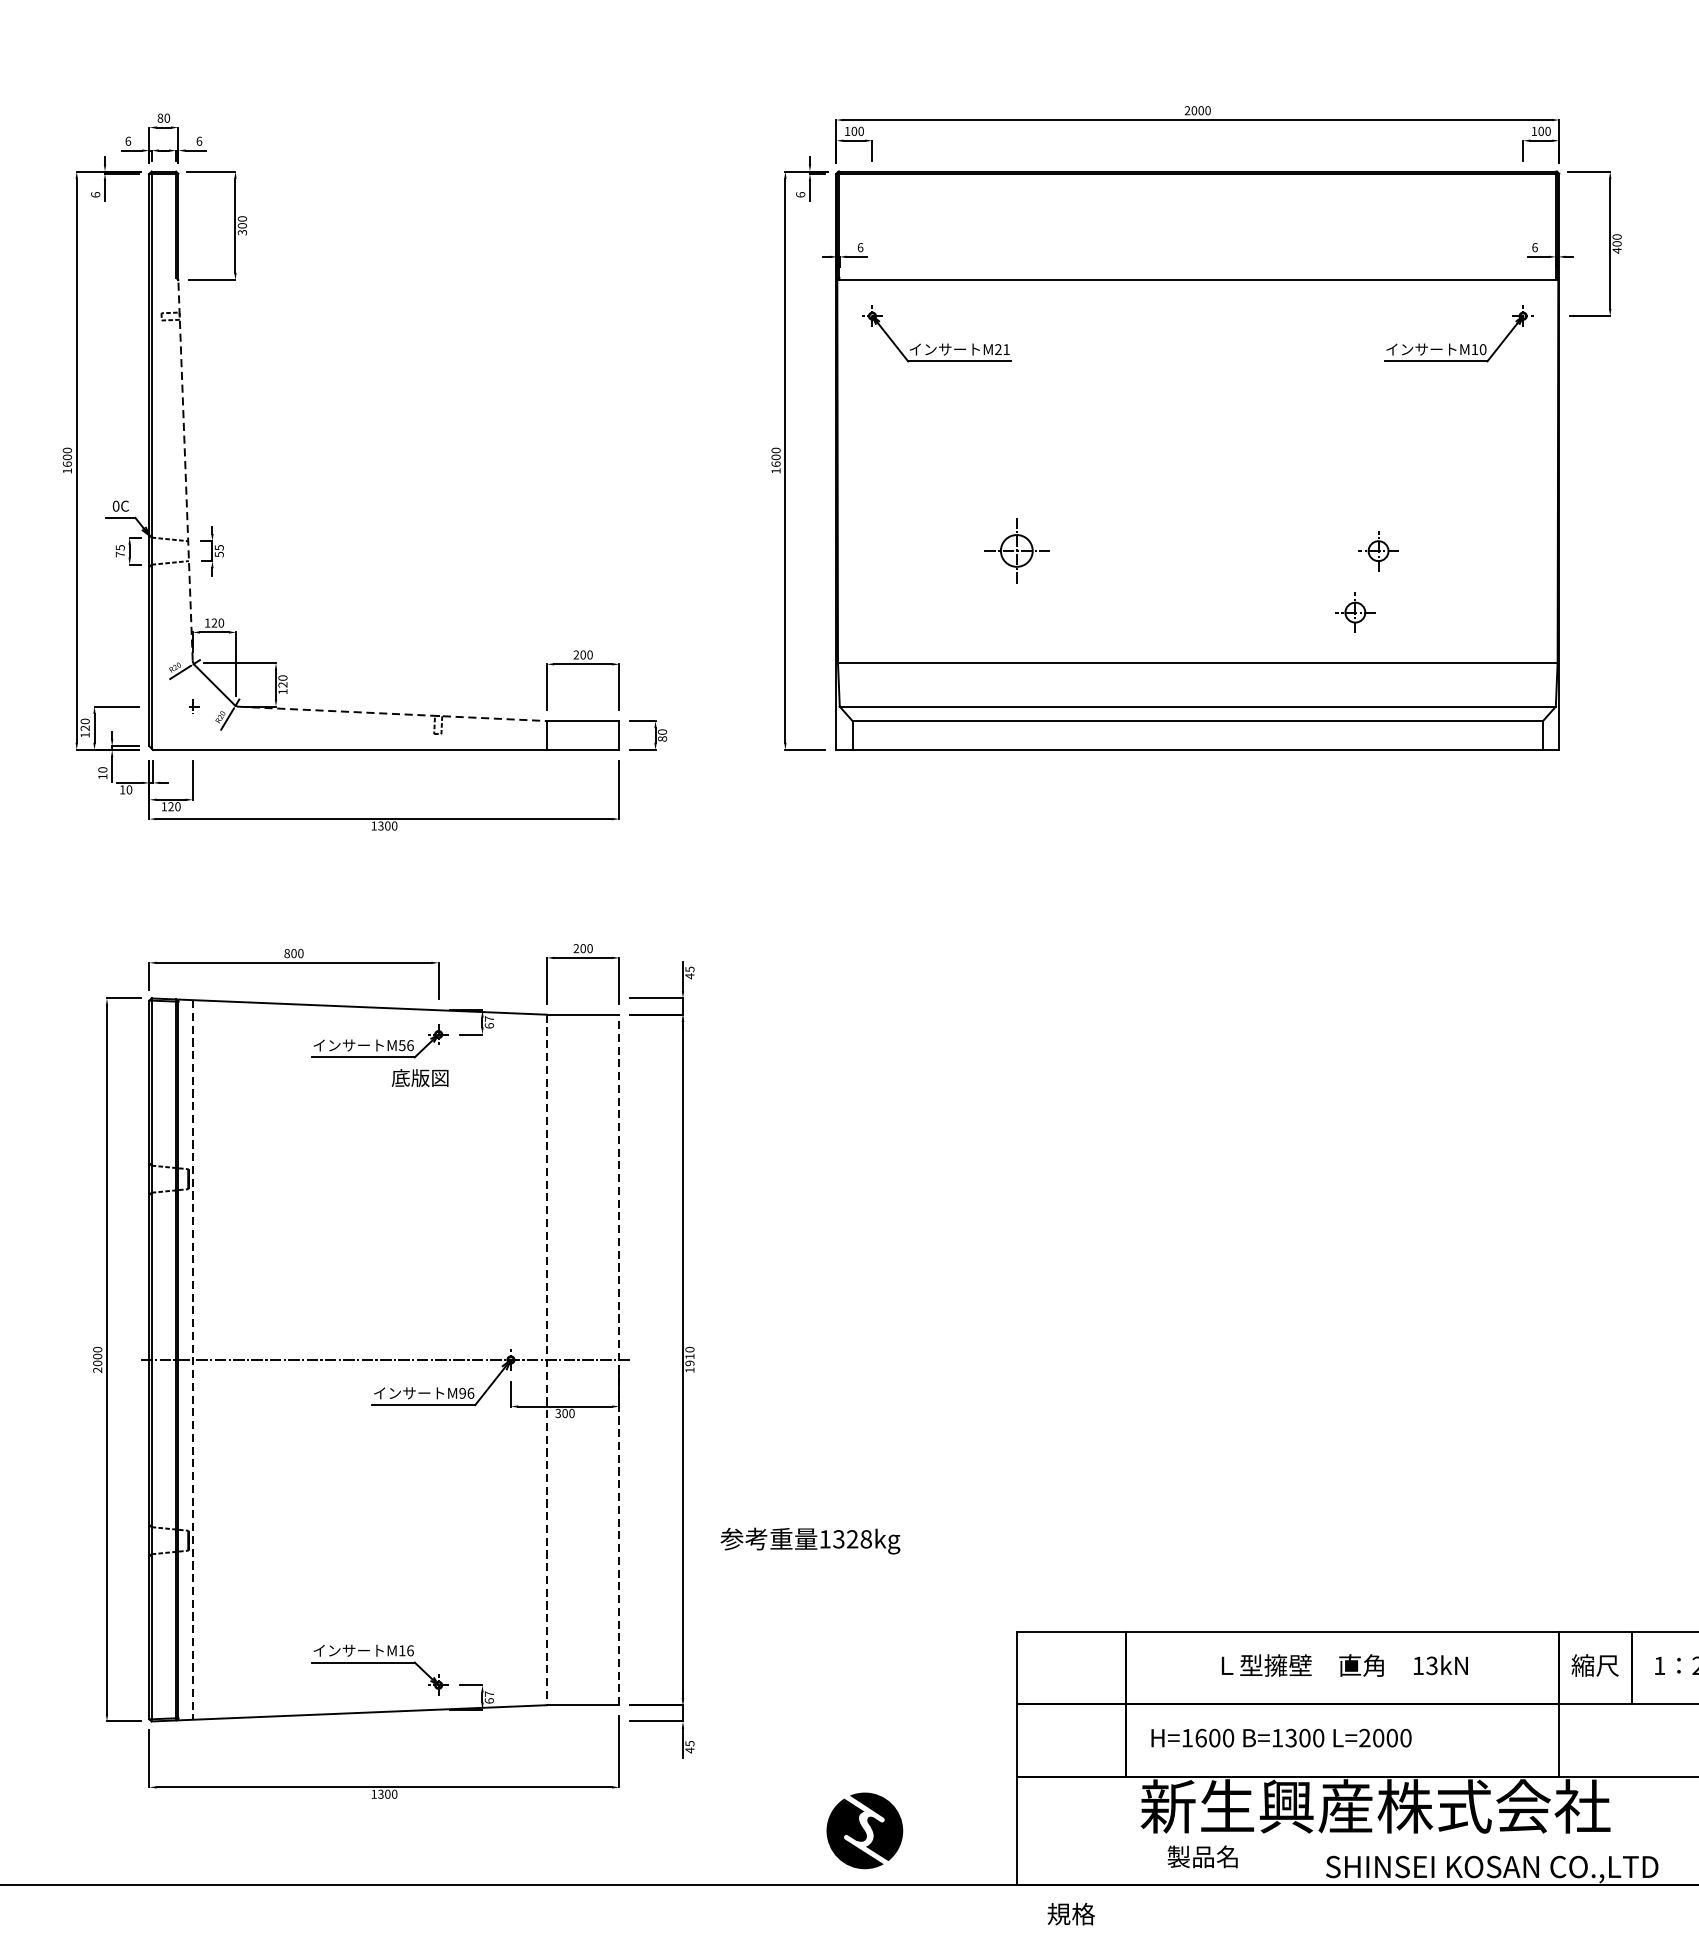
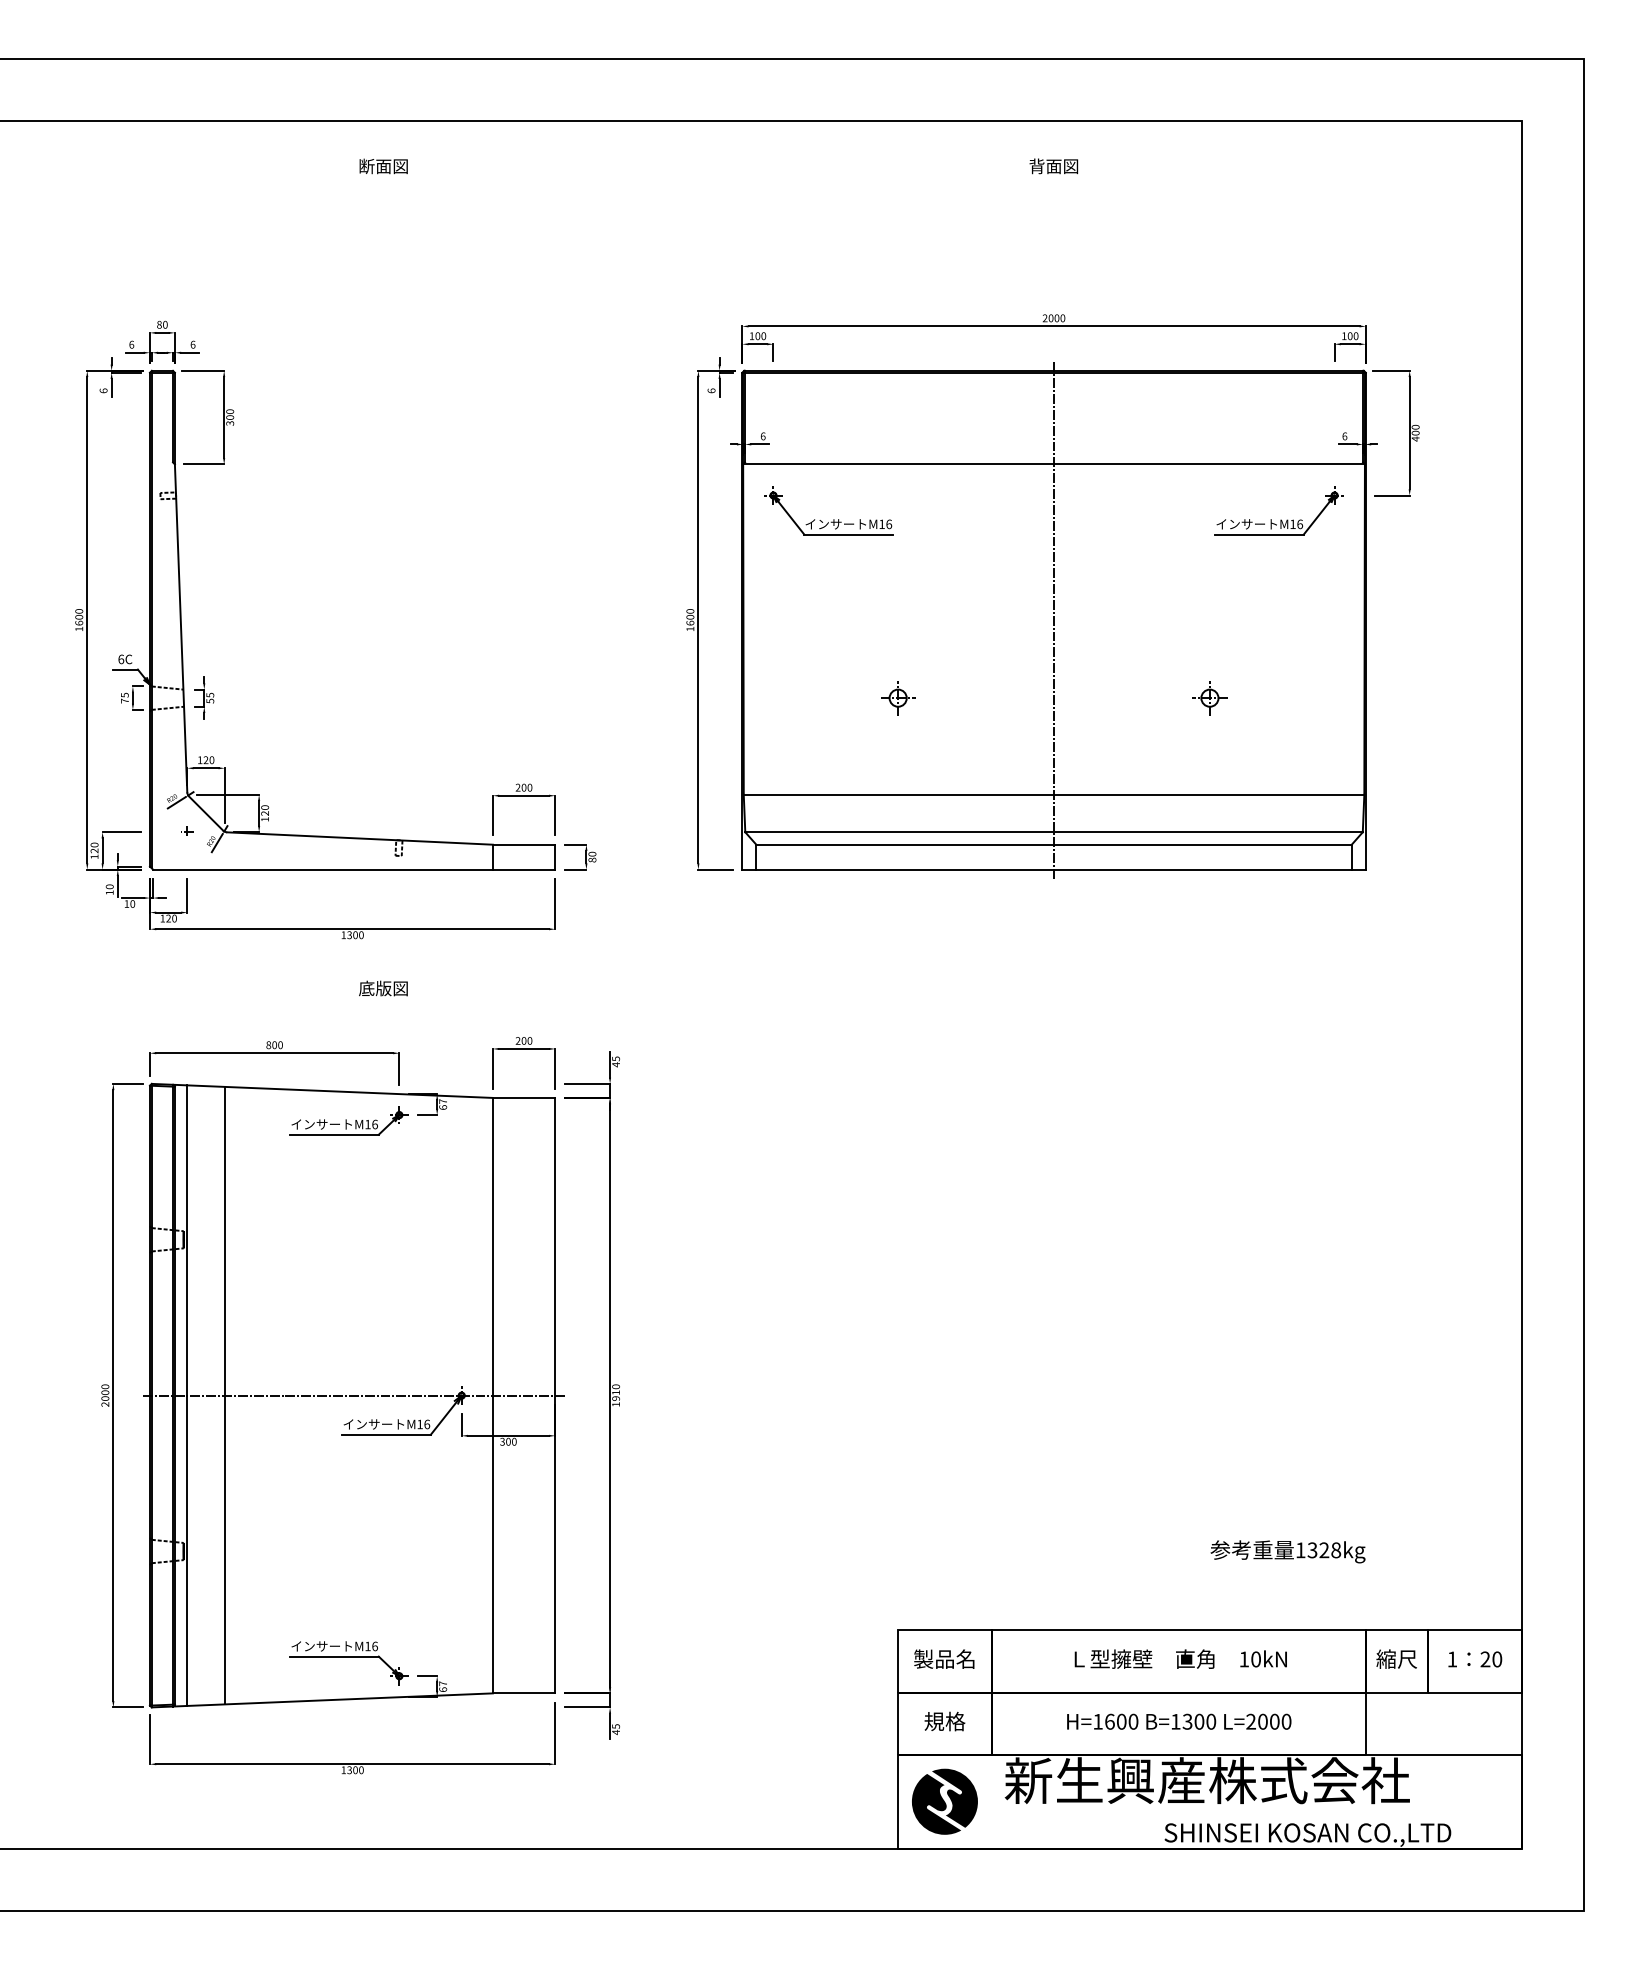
text: (1483, 348) -> (1300, 523), M10 -> M16
text: (1002, 349) -> (885, 524), M21 -> M16
line: (1198, 461) -> (1054, 620), added
line: (186, 469) -> (181, 627), dashed -> solid
text: (116, 505) -> (121, 658), 0C -> 6C
part: (1017, 551) -> (898, 698), size x0.62
part: (1354, 612) -> (1189, 751), removed
line: (393, 713) -> (360, 838), dashed -> solid
text: (401, 1045) -> (367, 1124), M56 -> M16
text: (420, 1077) -> (383, 988), moved
line: (235, 1359) -> (224, 1395), added
line: (546, 1359) -> (492, 1395), dashed -> solid
line: (619, 1359) -> (555, 1395), dashed -> solid
line: (192, 1360) -> (187, 1396), dashed -> solid
text: (461, 1393) -> (419, 1424), M96 -> M16
text: (809, 1540) -> (1287, 1551), moved
text: (1431, 1665) -> (1255, 1659), 13kN -> 10kN
text: (1281, 1737) -> (1179, 1721), moved
part: (864, 1830) -> (944, 1801), moved
text: (1202, 1856) -> (944, 1658), moved
text: (1070, 1914) -> (944, 1721), moved

